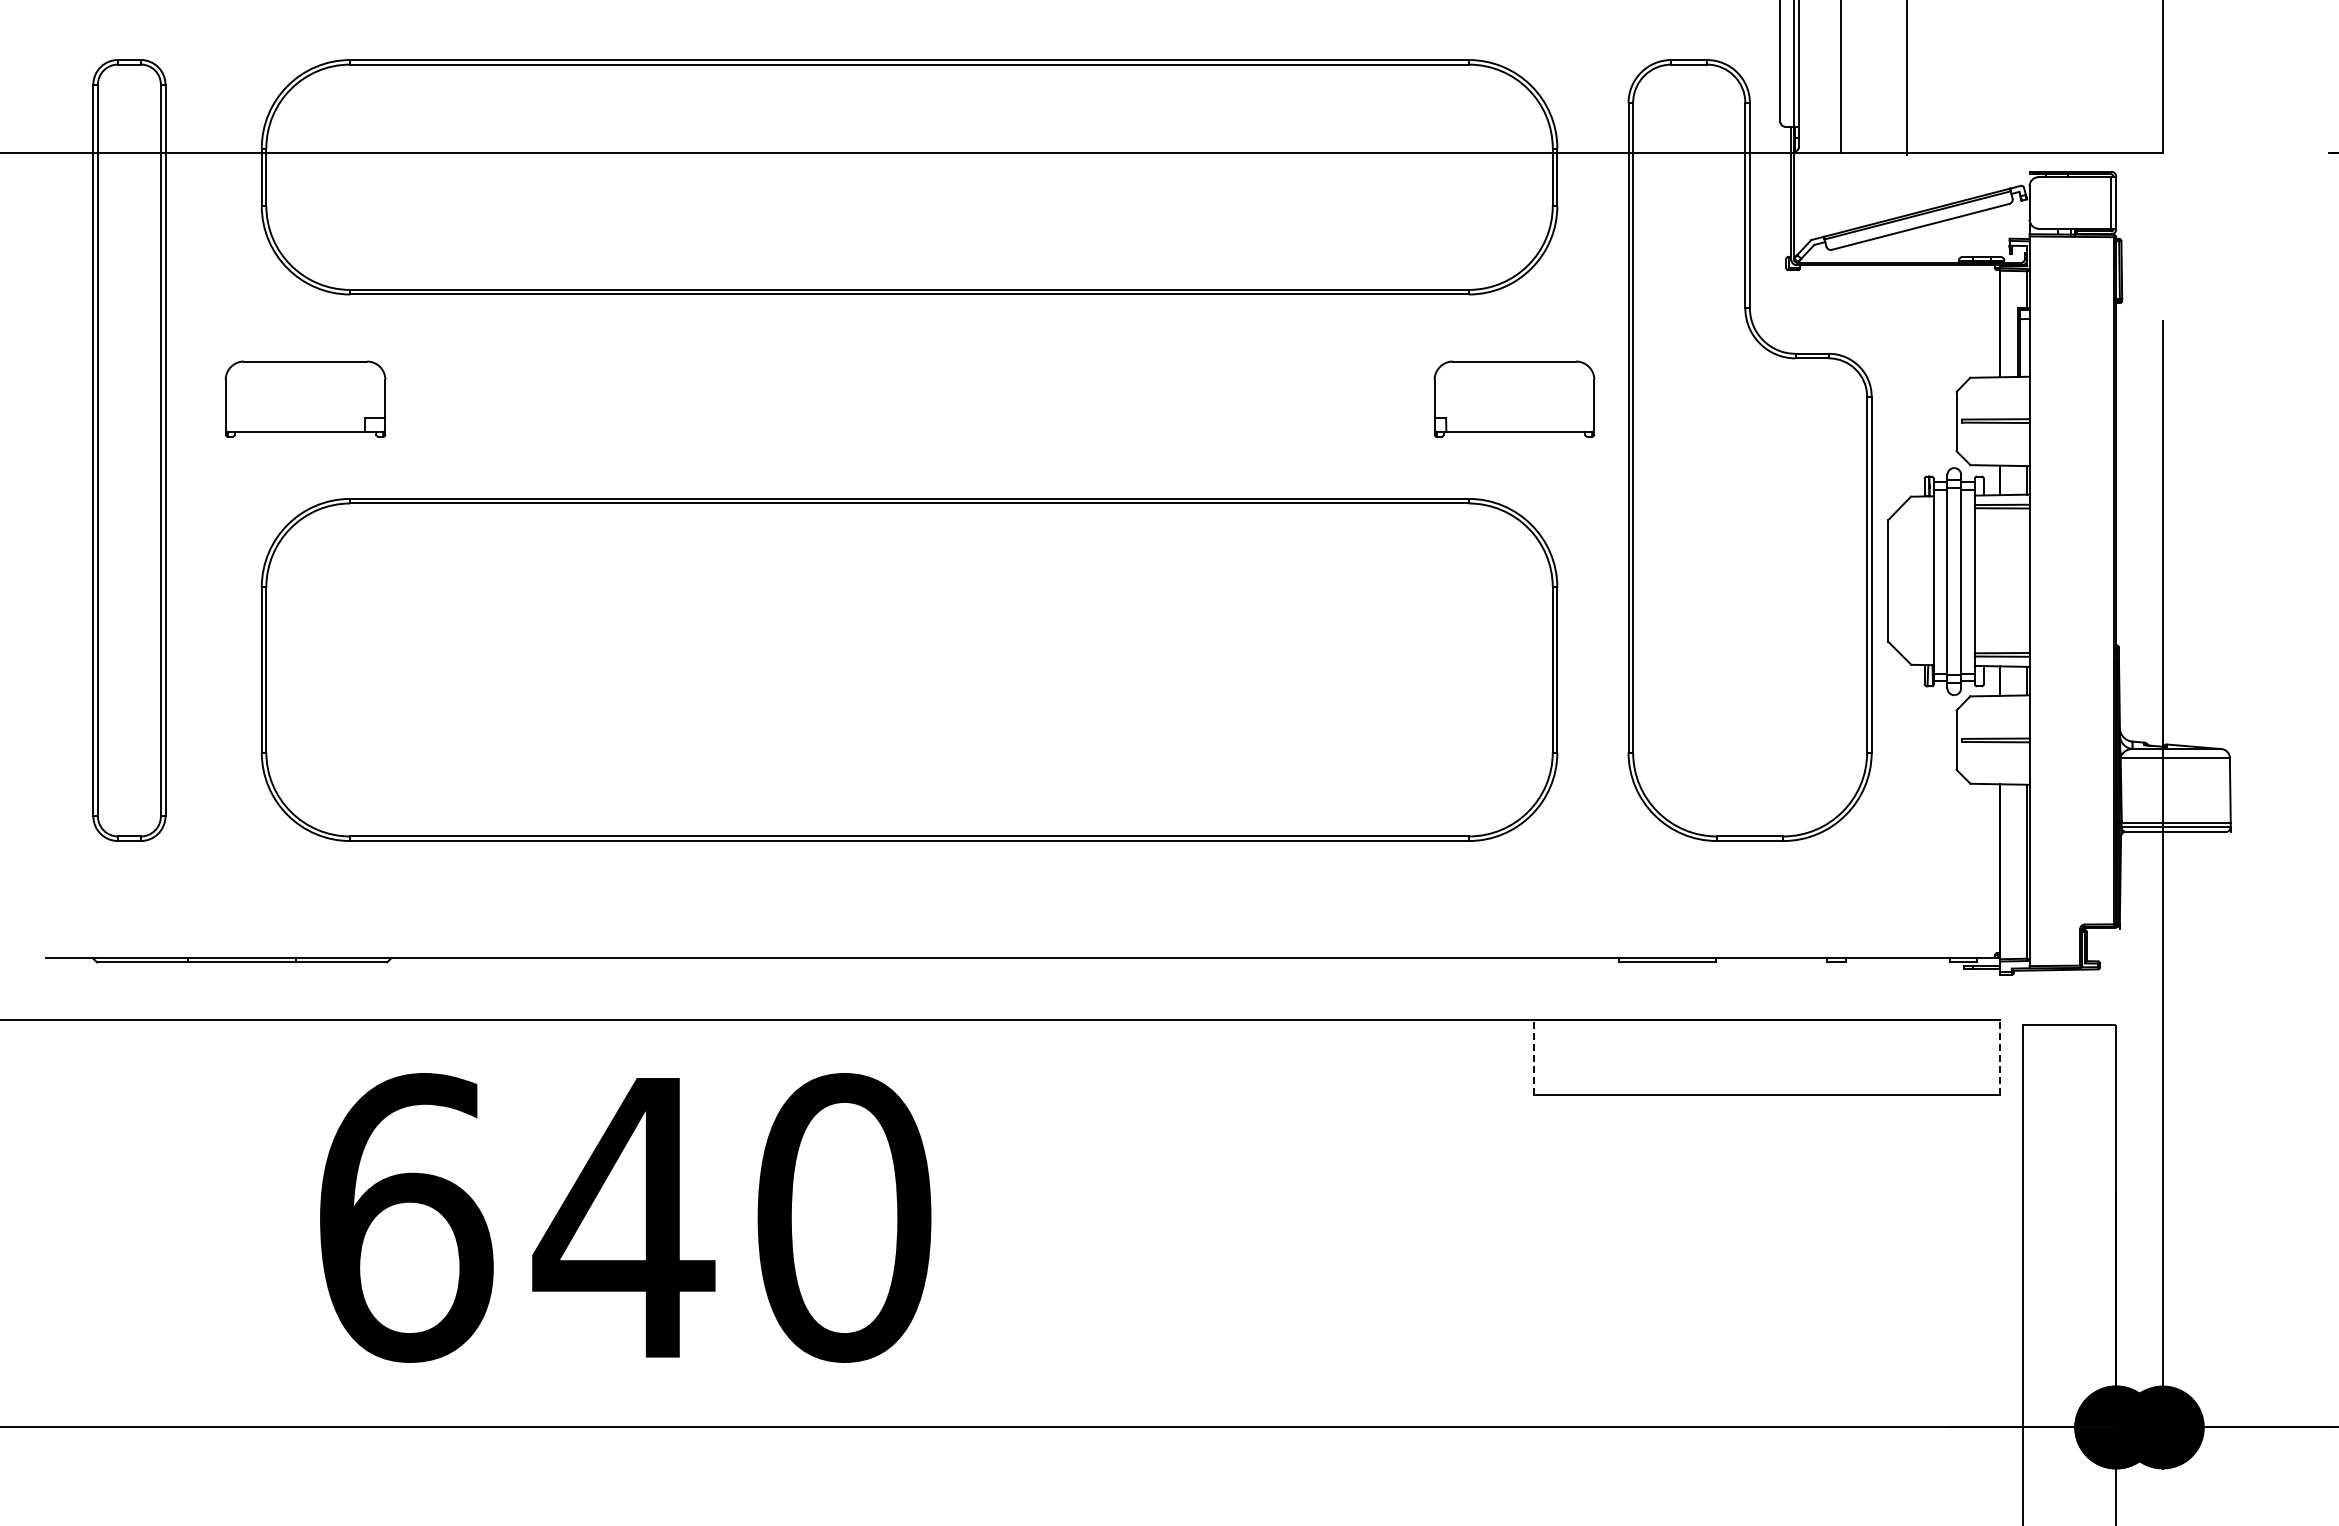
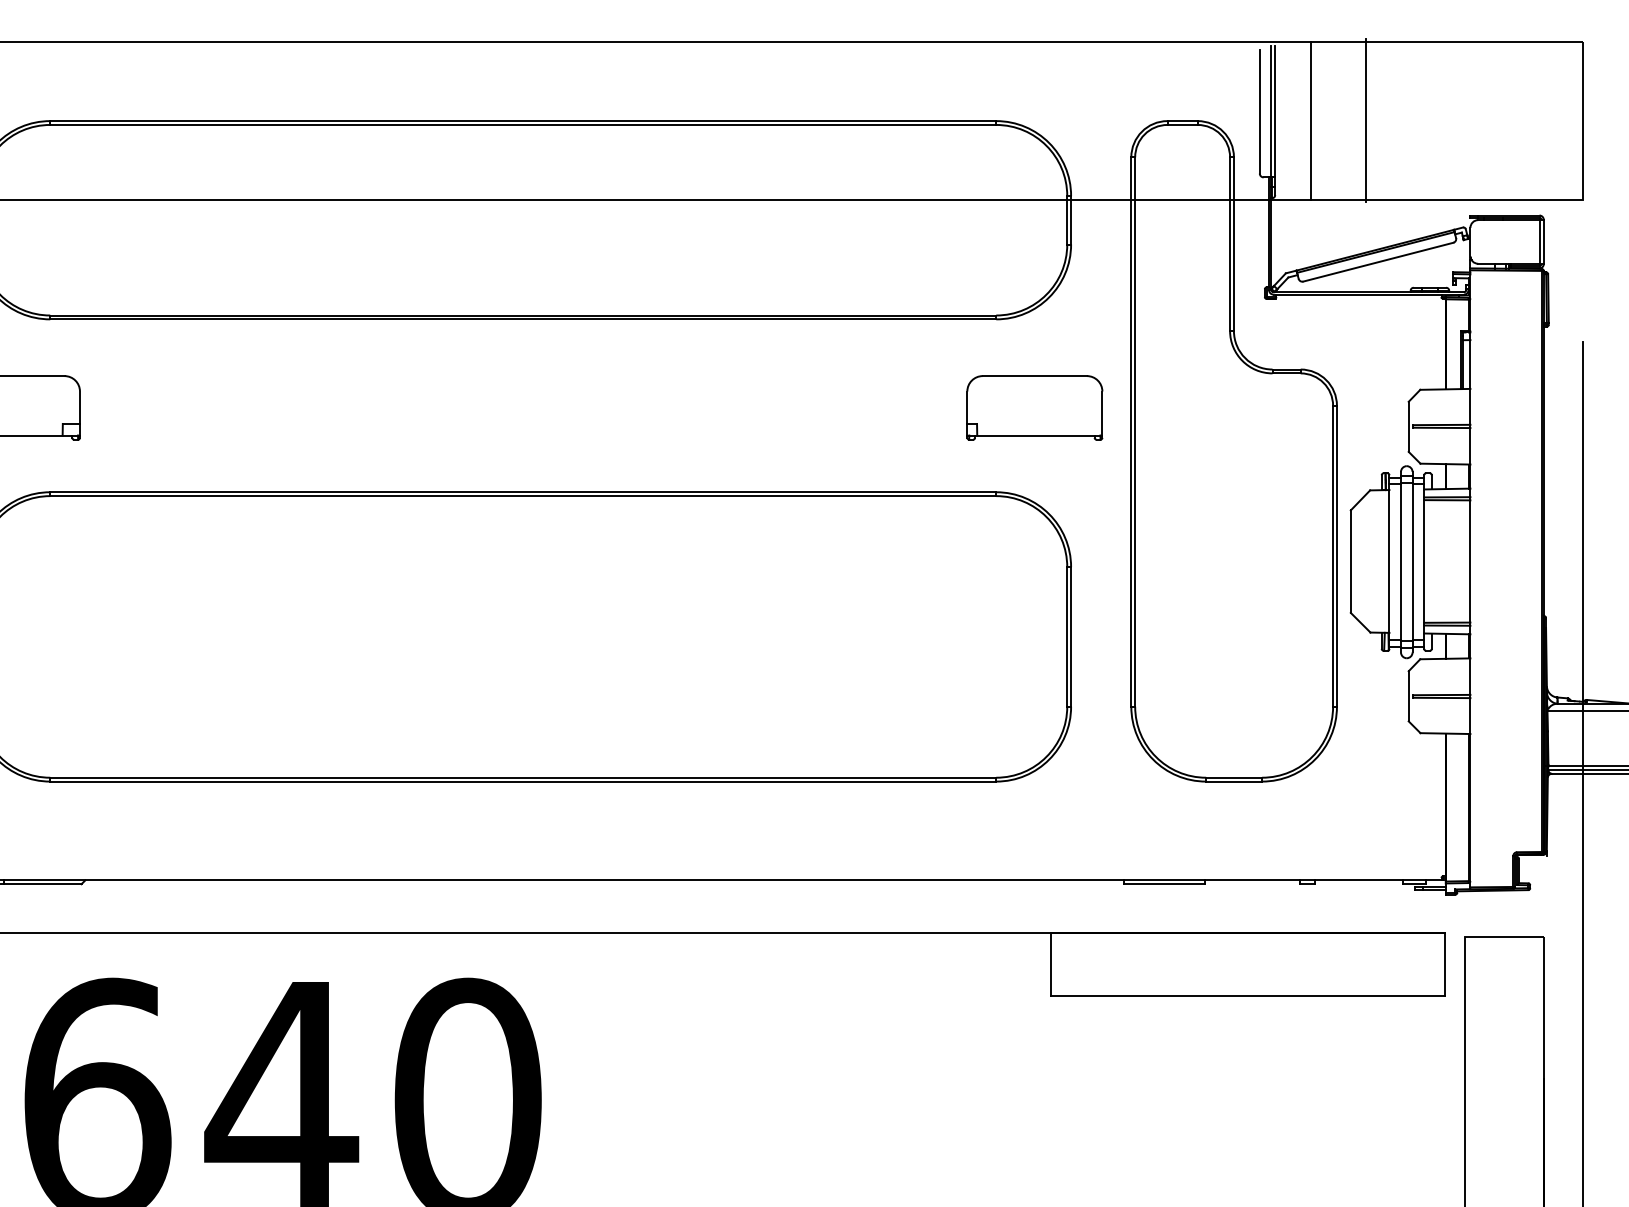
line: (1533, 1056) -> (1050, 963), dashed -> solid
line: (1999, 1056) -> (1445, 963), dashed -> solid

